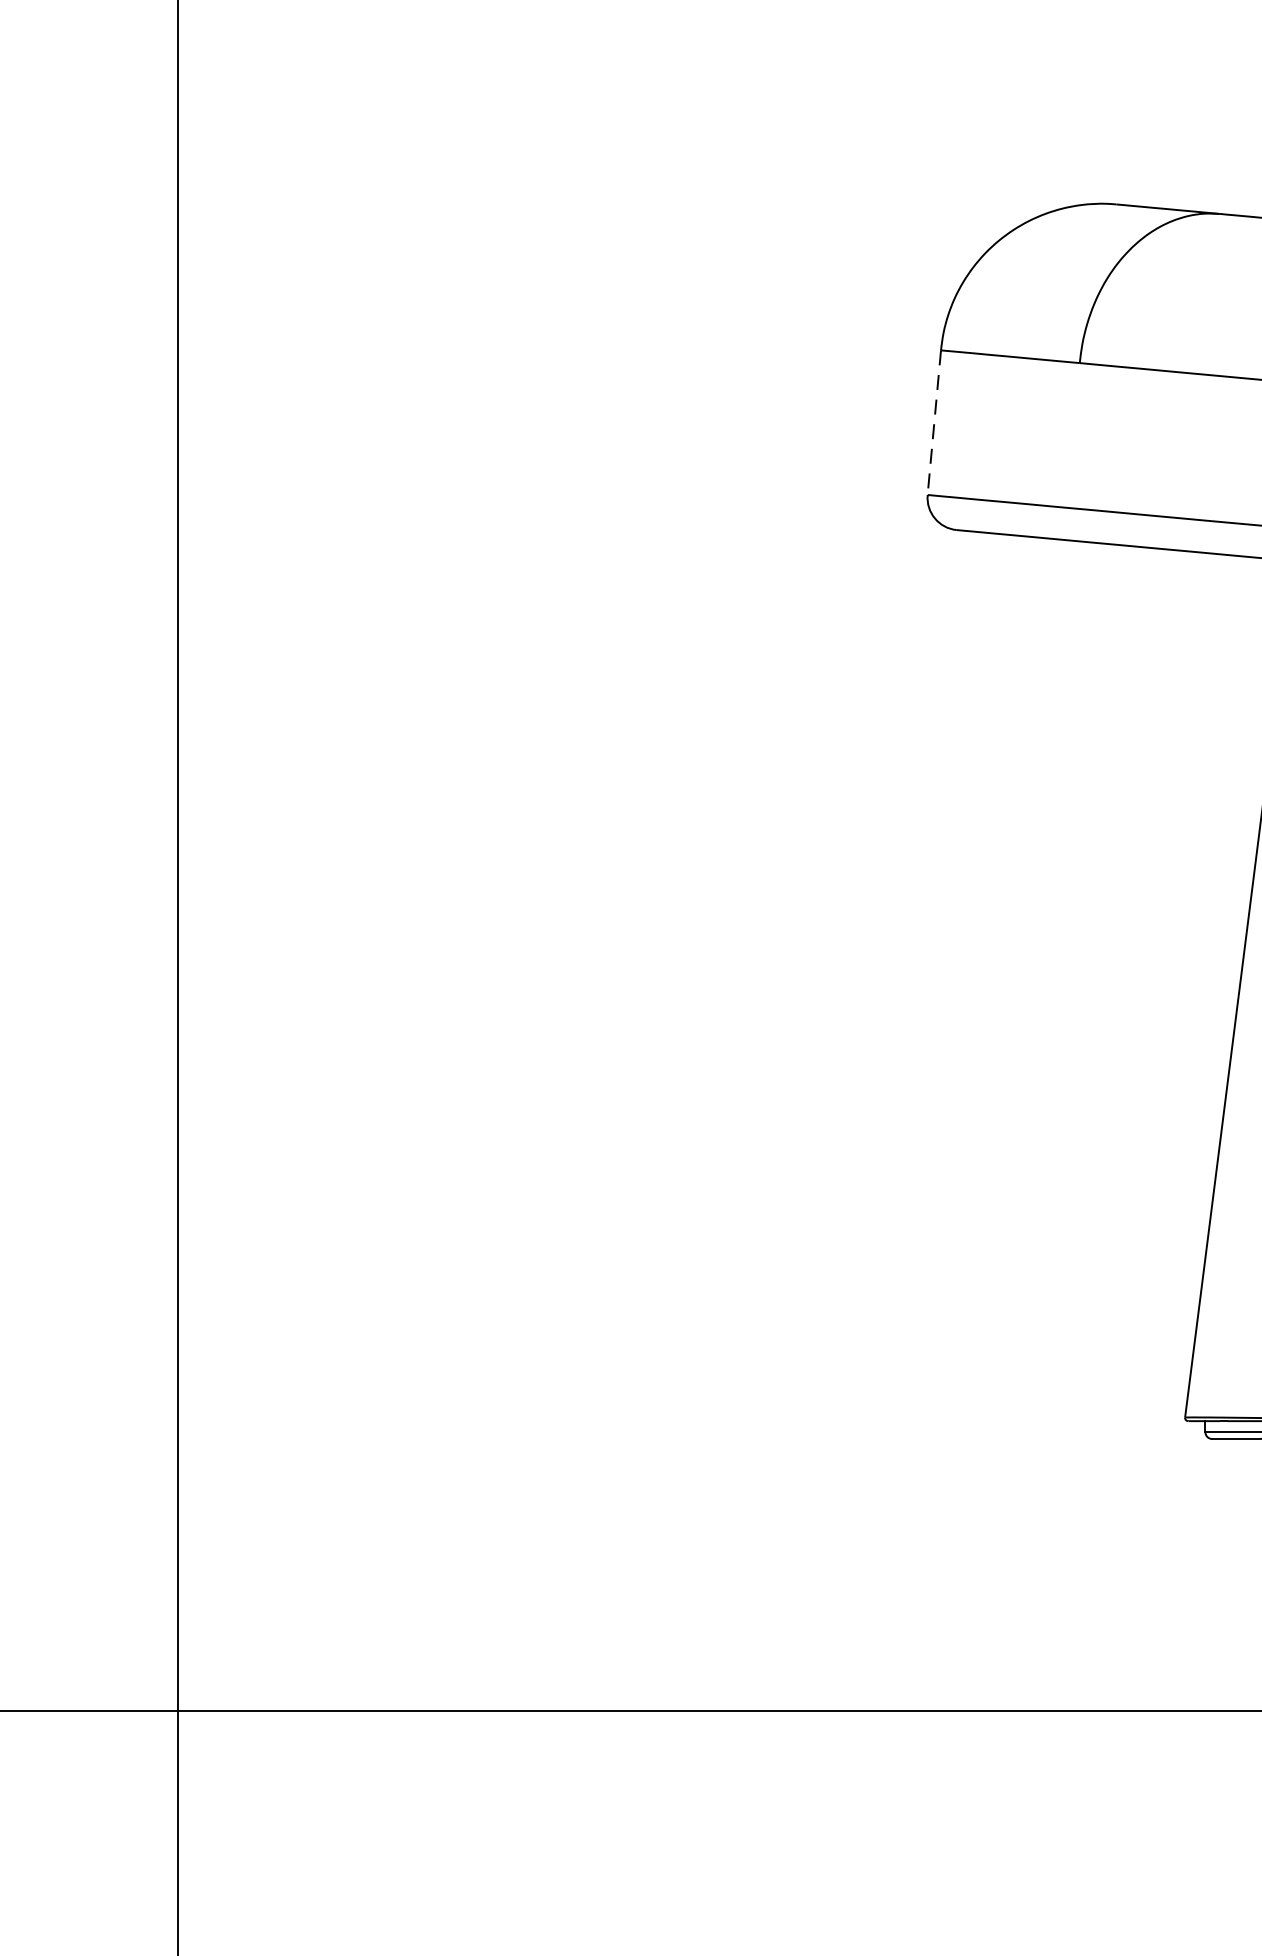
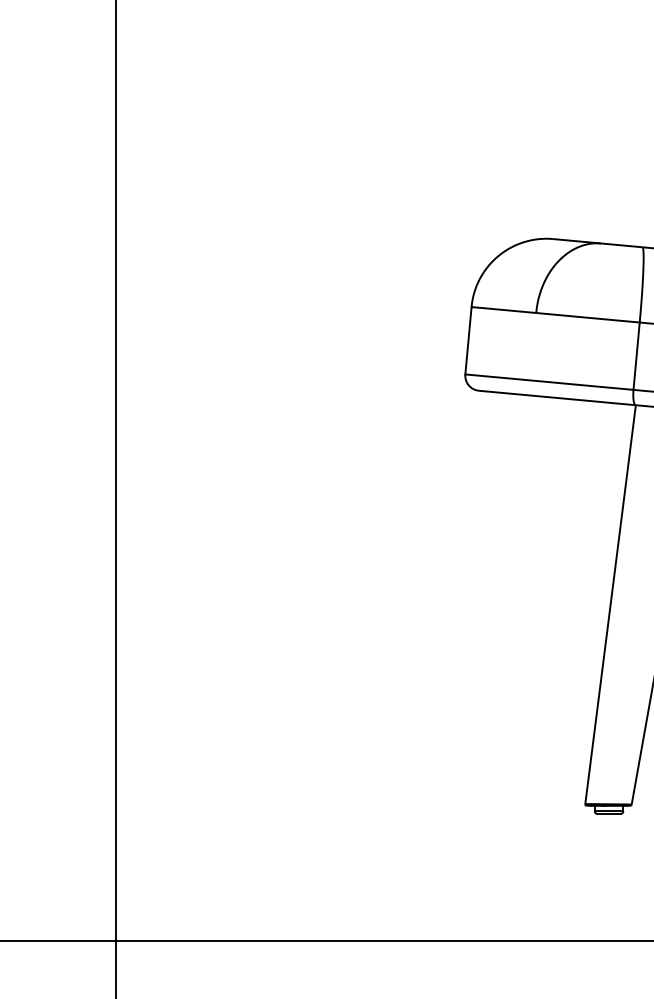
line: (934, 422) -> (468, 340), dashed -> solid

